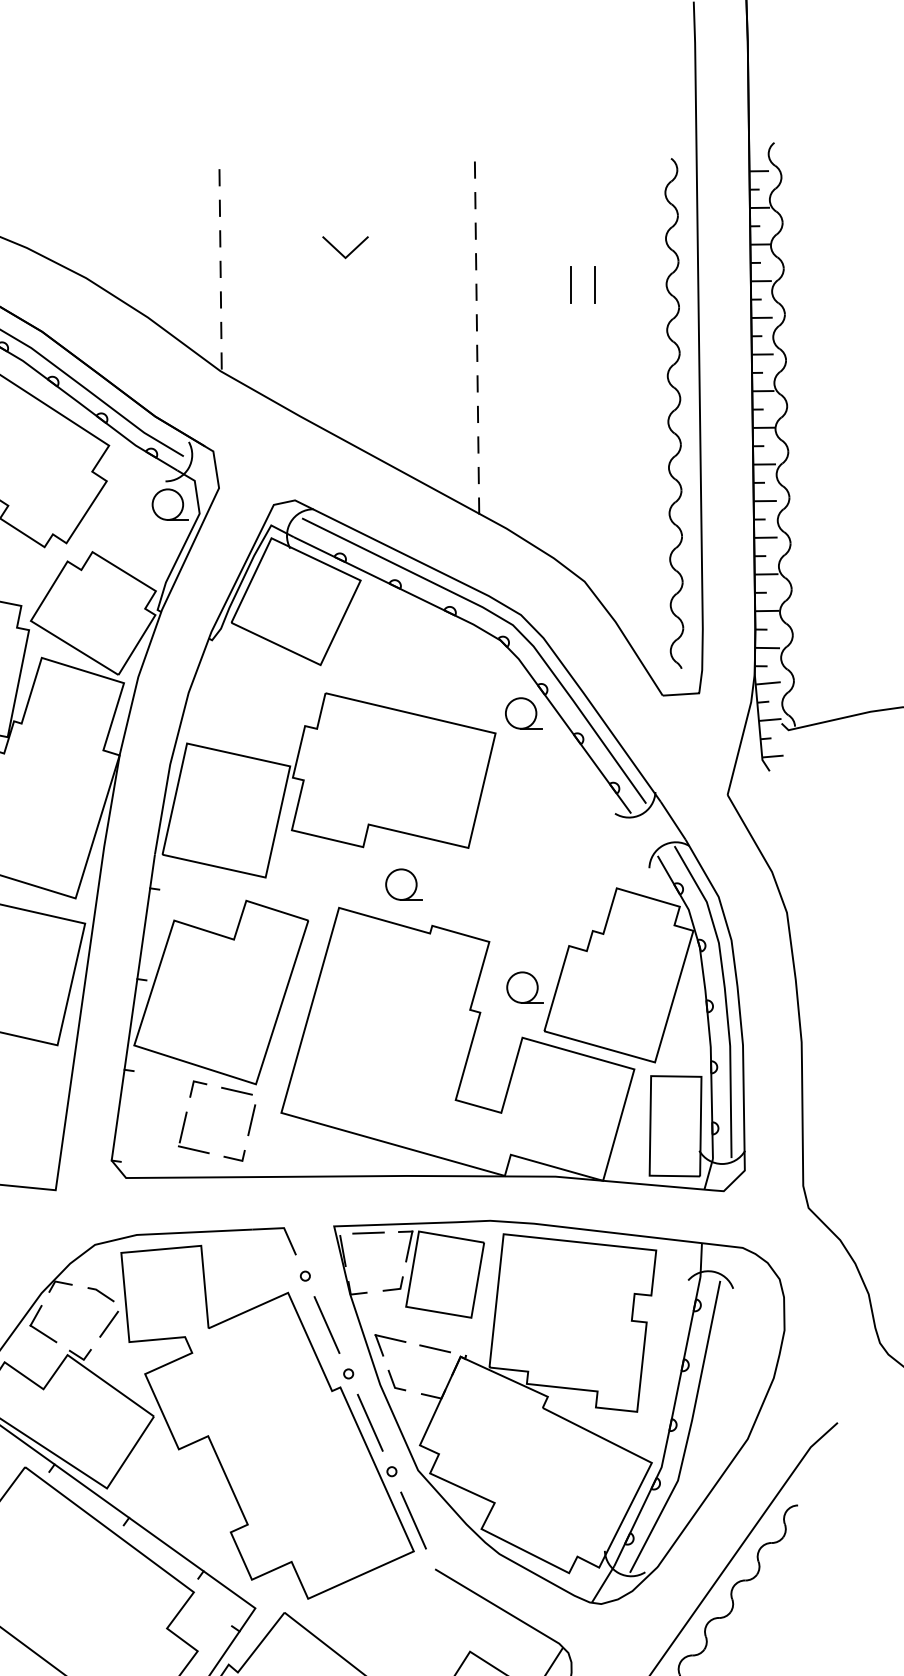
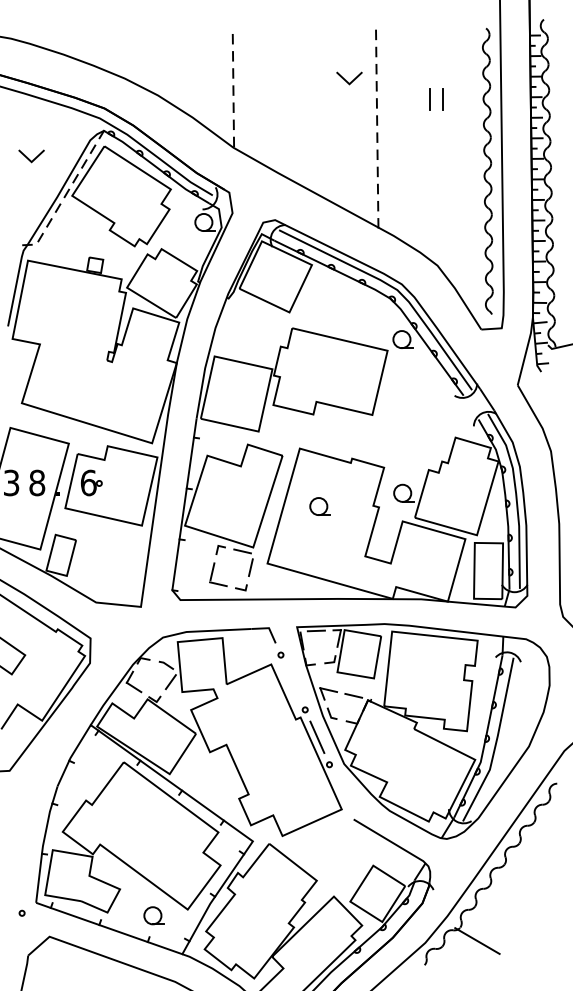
line: (343, 253) -> (348, 81), moved
part: (402, 884) -> (319, 506), moved
line: (327, 1325) -> (293, 682), removed
line: (413, 1519) -> (341, 791), removed

